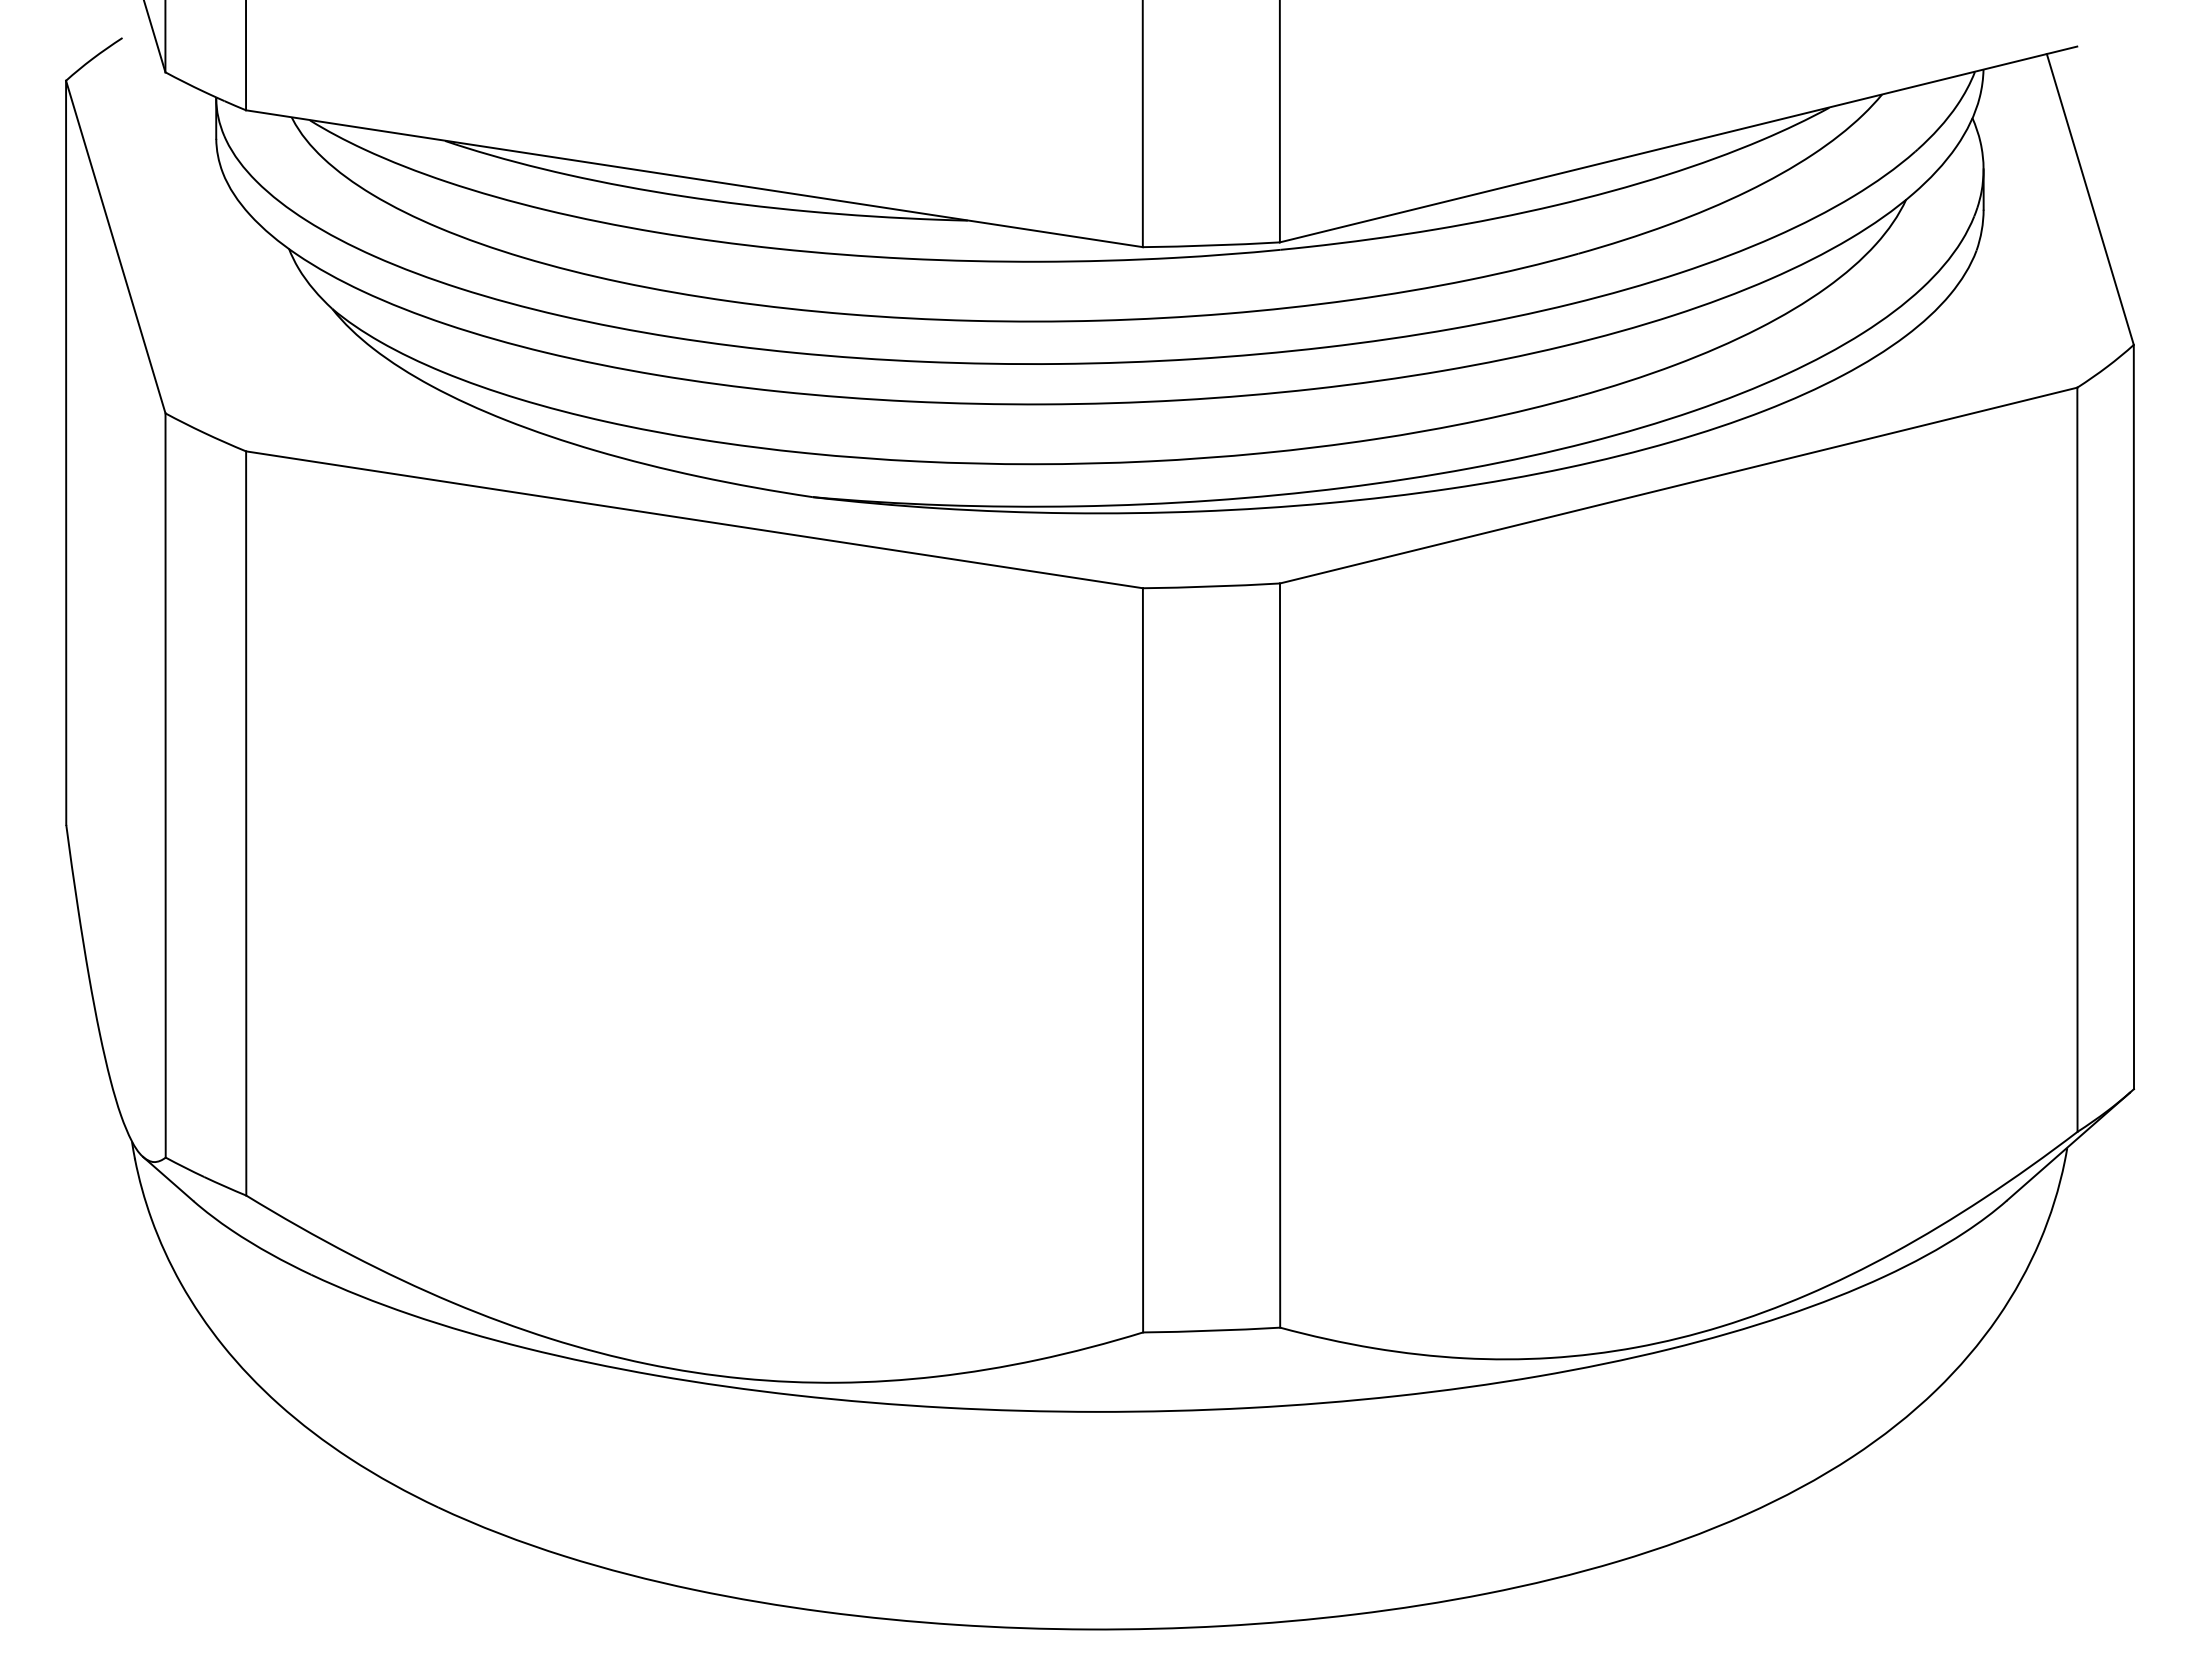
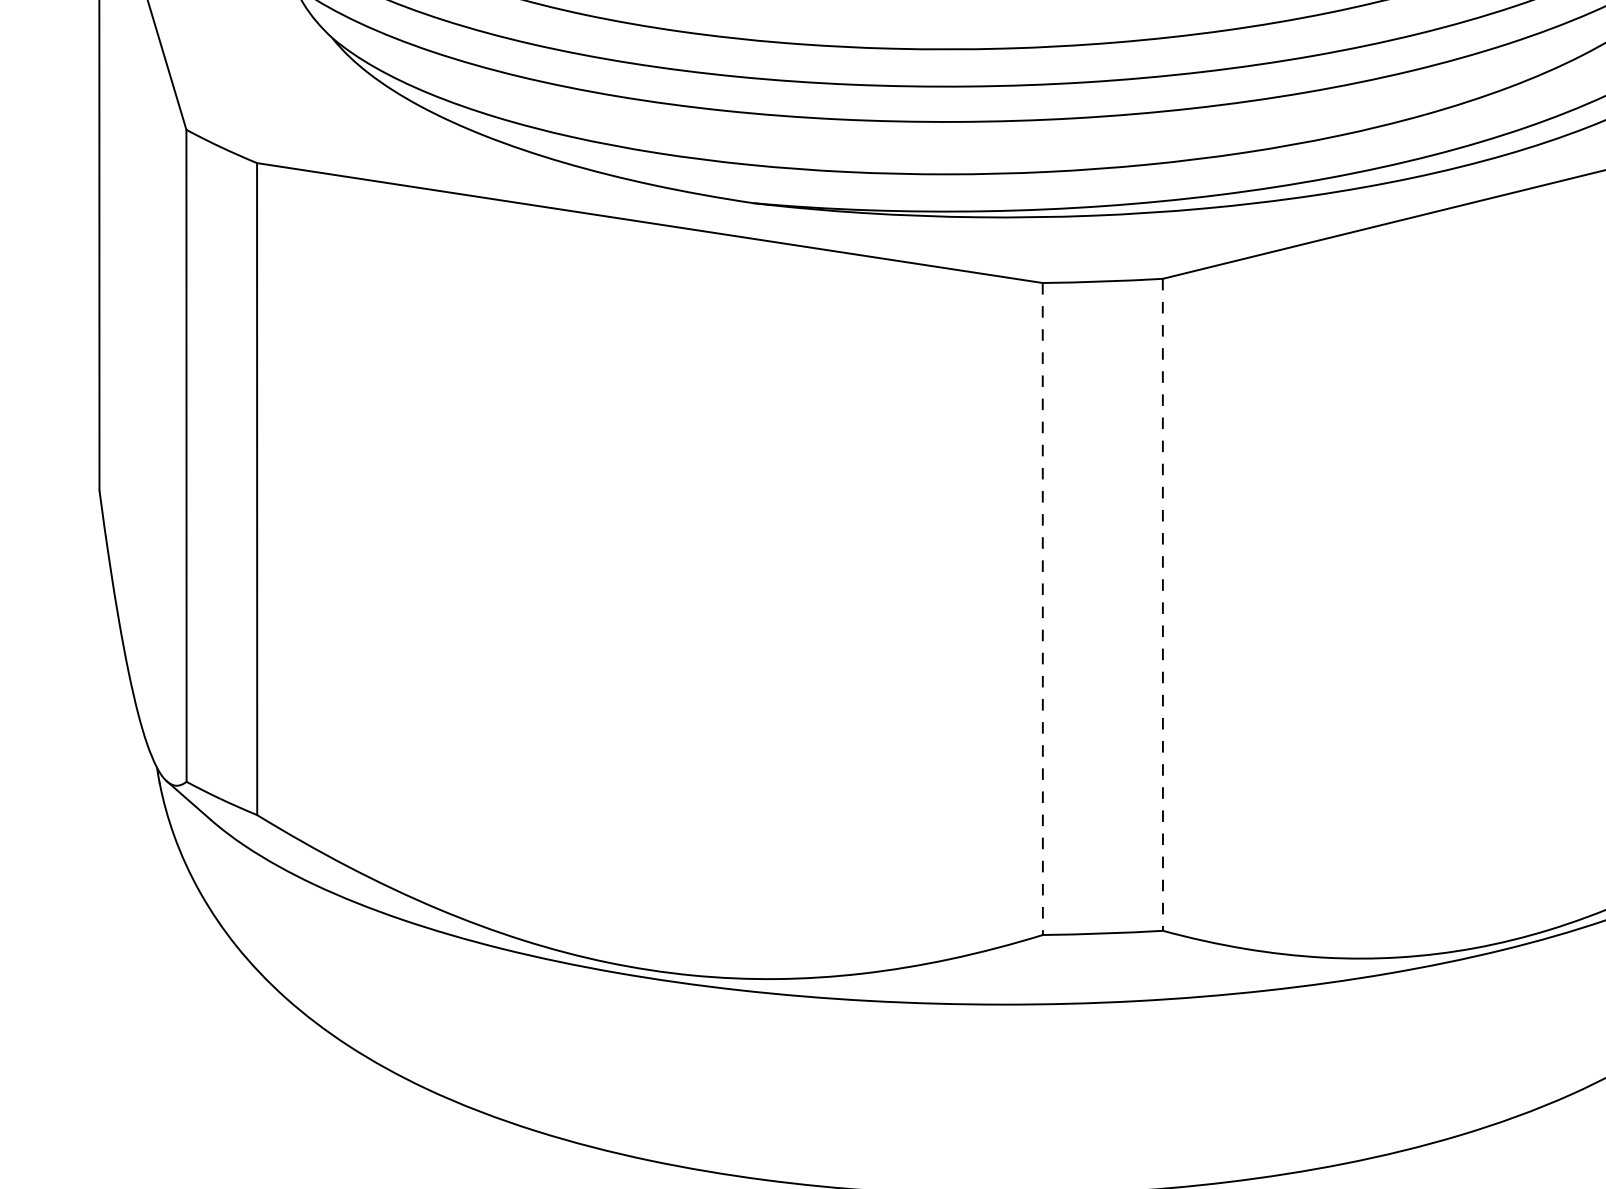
line: (1280, 956) -> (1163, 605), solid -> dashed
line: (1143, 960) -> (1043, 609), solid -> dashed

